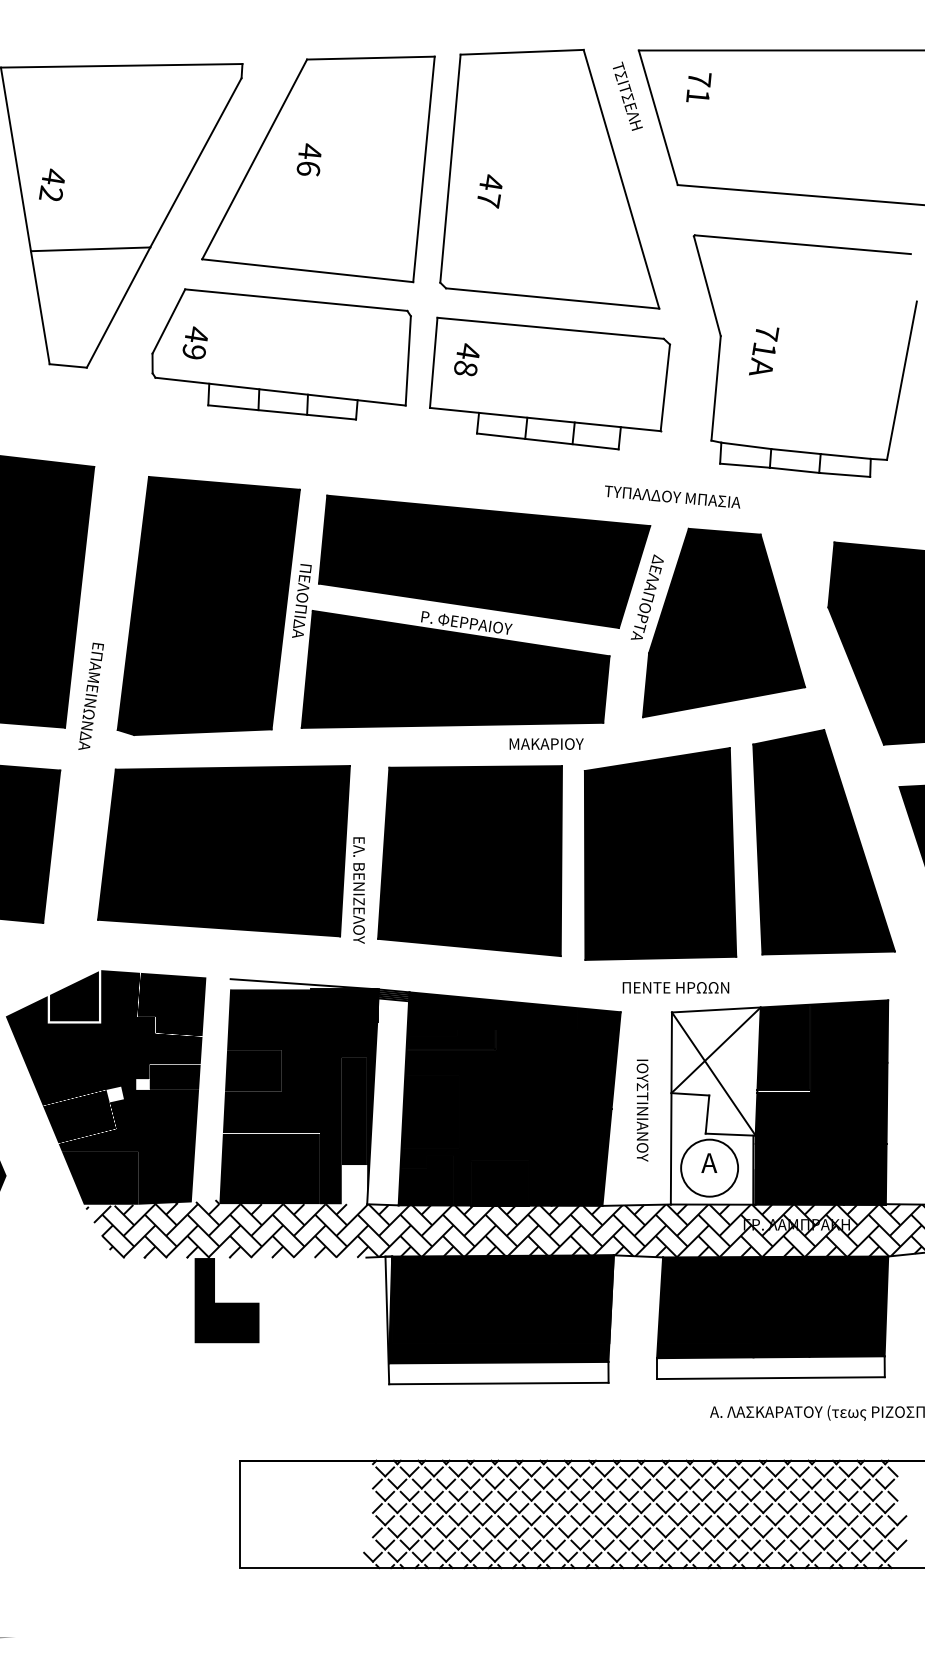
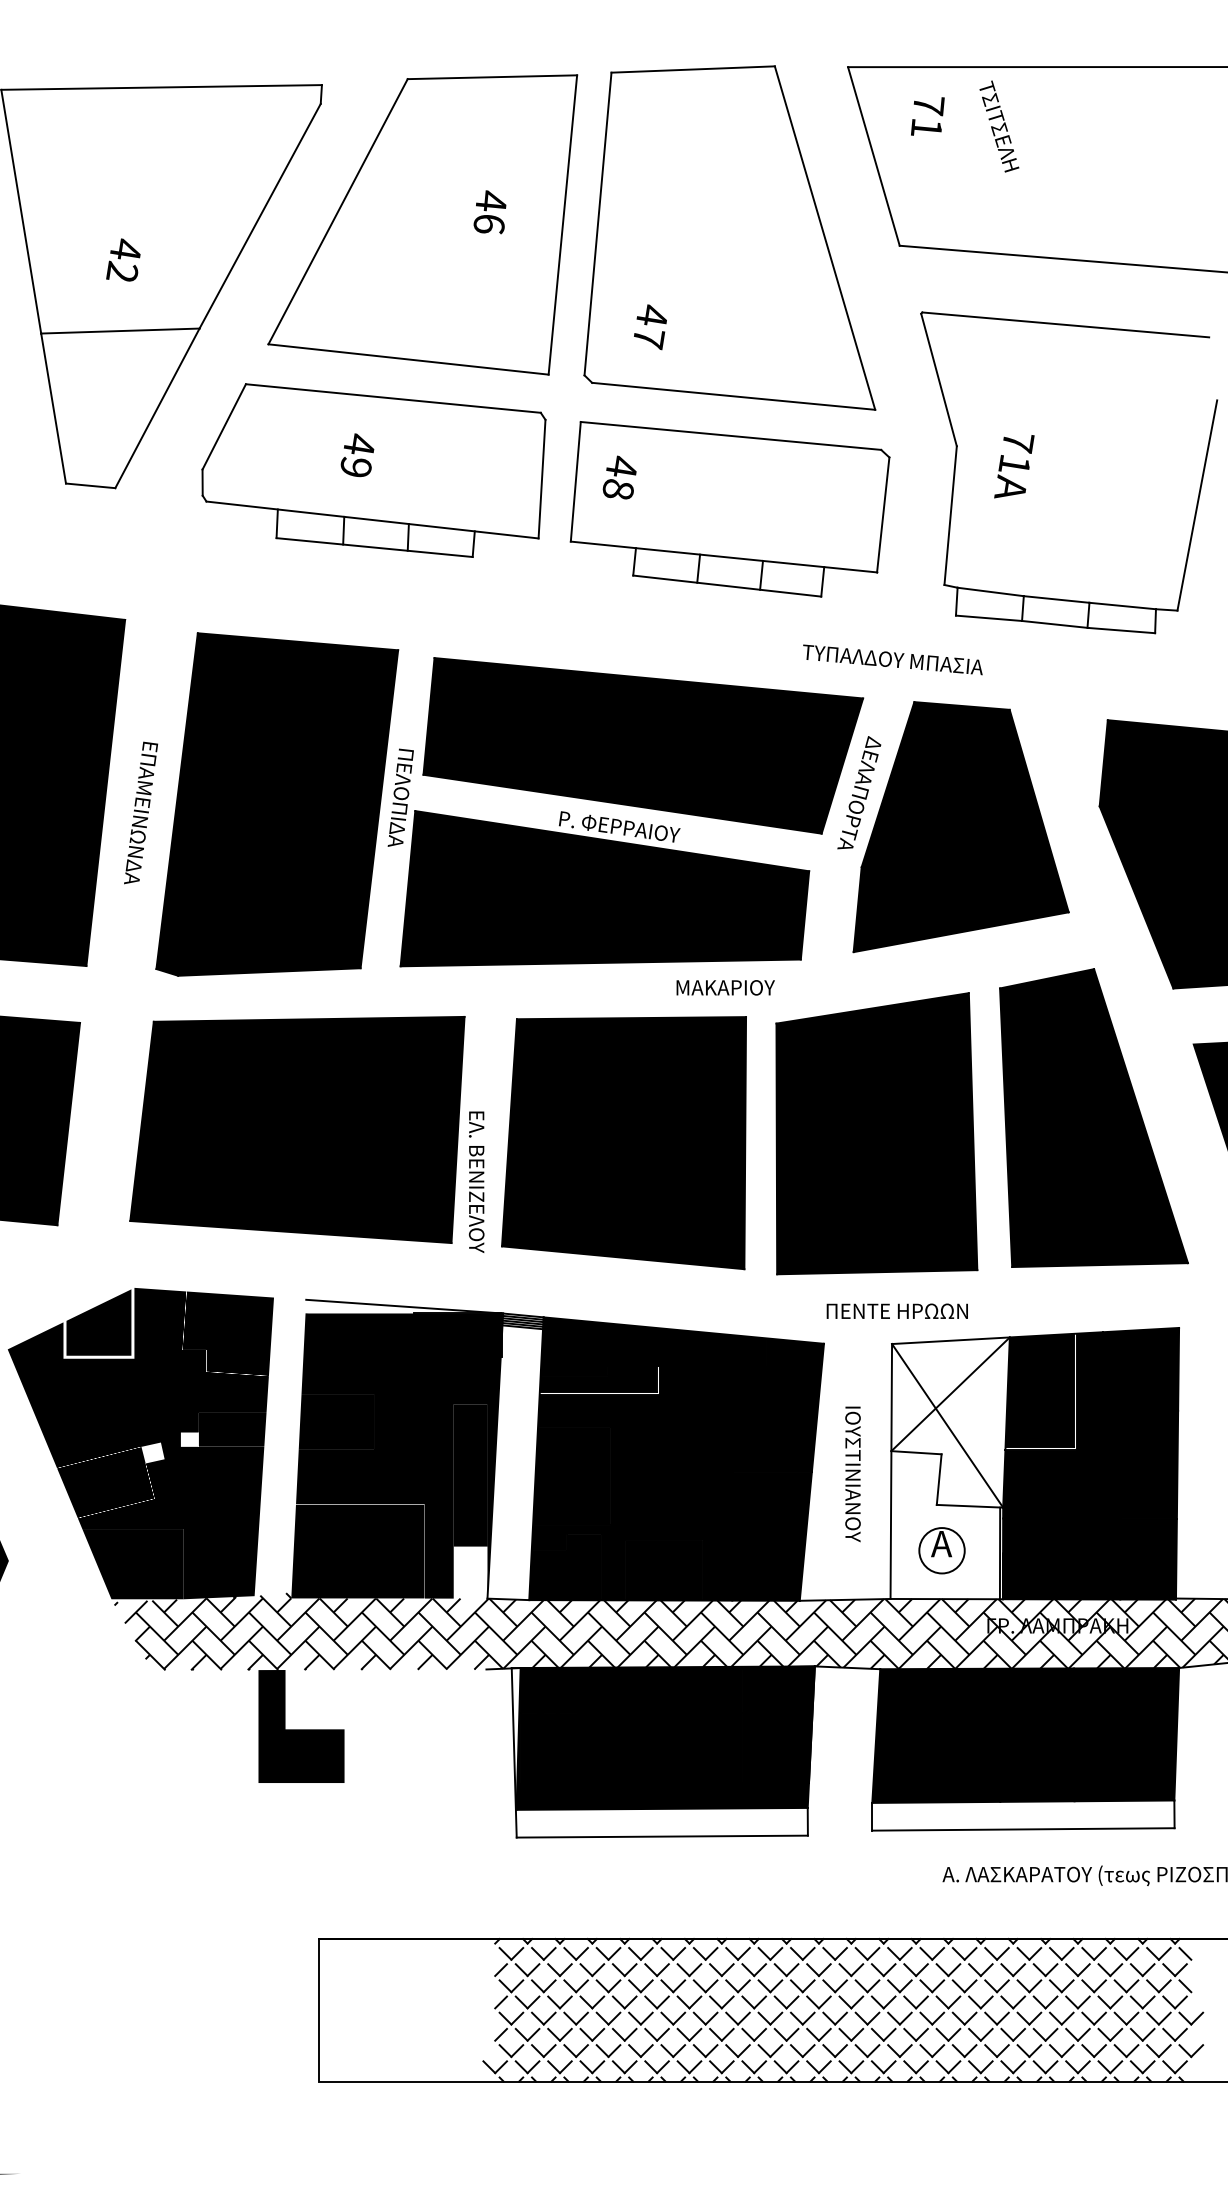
text: (627, 95) -> (998, 125), moved
text: (308, 159) -> (489, 211), moved
text: (51, 184) -> (122, 259), moved
text: (489, 191) -> (649, 327), moved
text: (194, 342) -> (356, 454), moved
text: (90, 695) -> (140, 811), moved
circle: (709, 1167) -> (941, 1549), size x0.6

